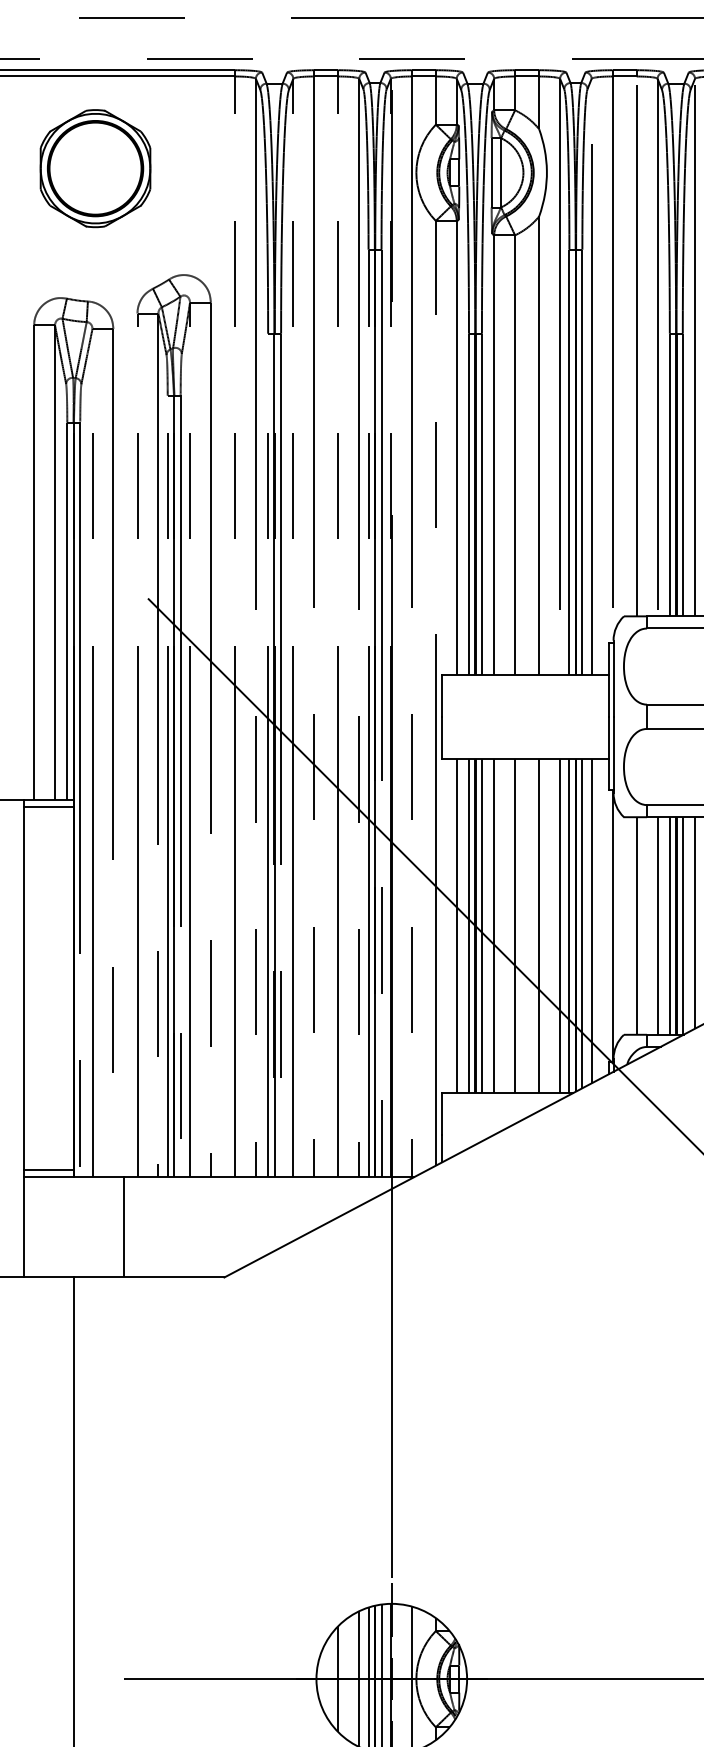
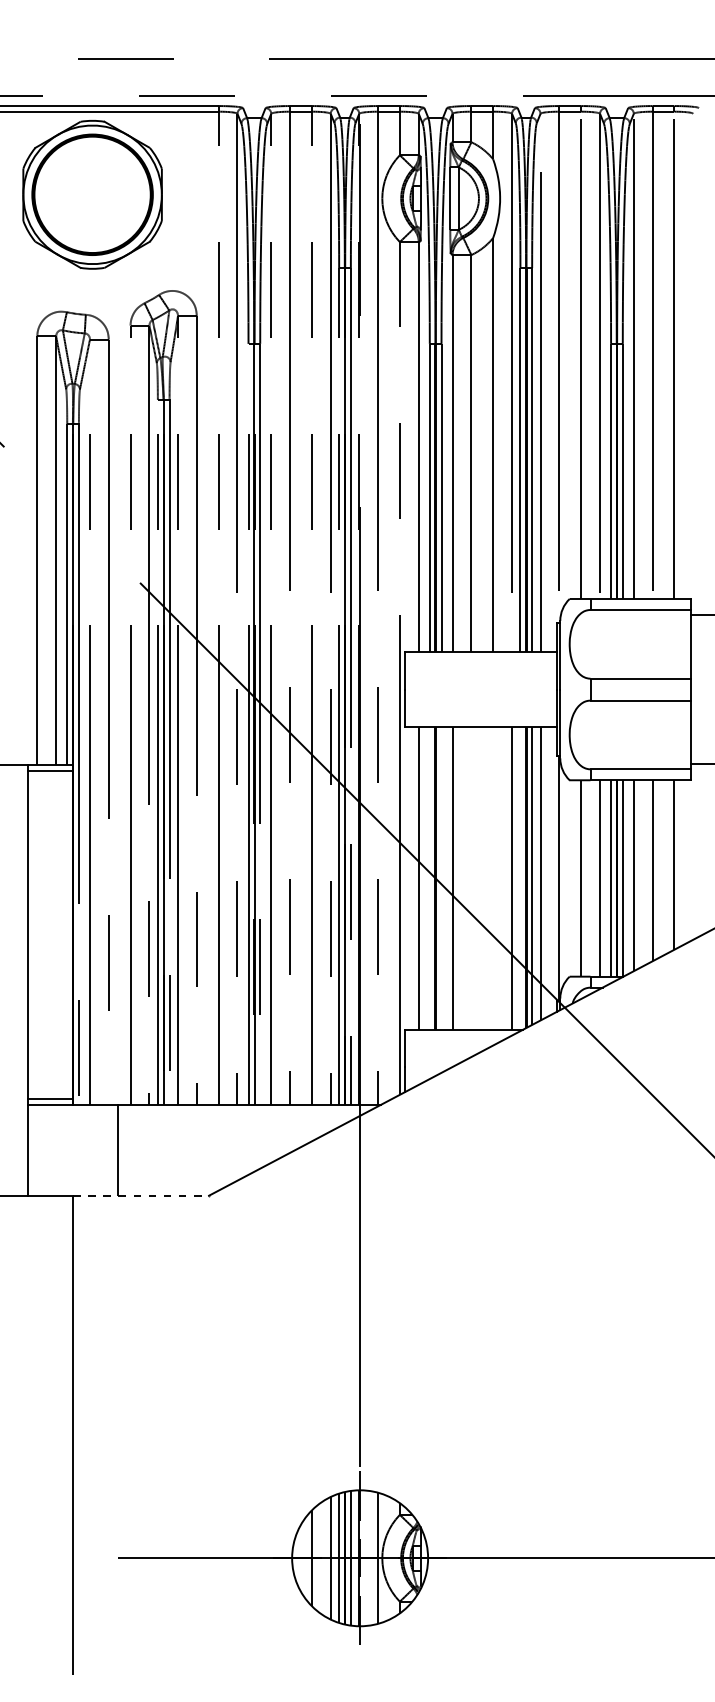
part: (95, 168) -> (92, 194), size x1.4
line: (468, 926) -> (429, 878), removed
line: (481, 926) -> (441, 878), removed
line: (515, 926) -> (471, 878), removed
line: (539, 926) -> (493, 878), removed
line: (569, 926) -> (520, 878), removed
line: (149, 1277) -> (141, 1195), solid -> dashed

